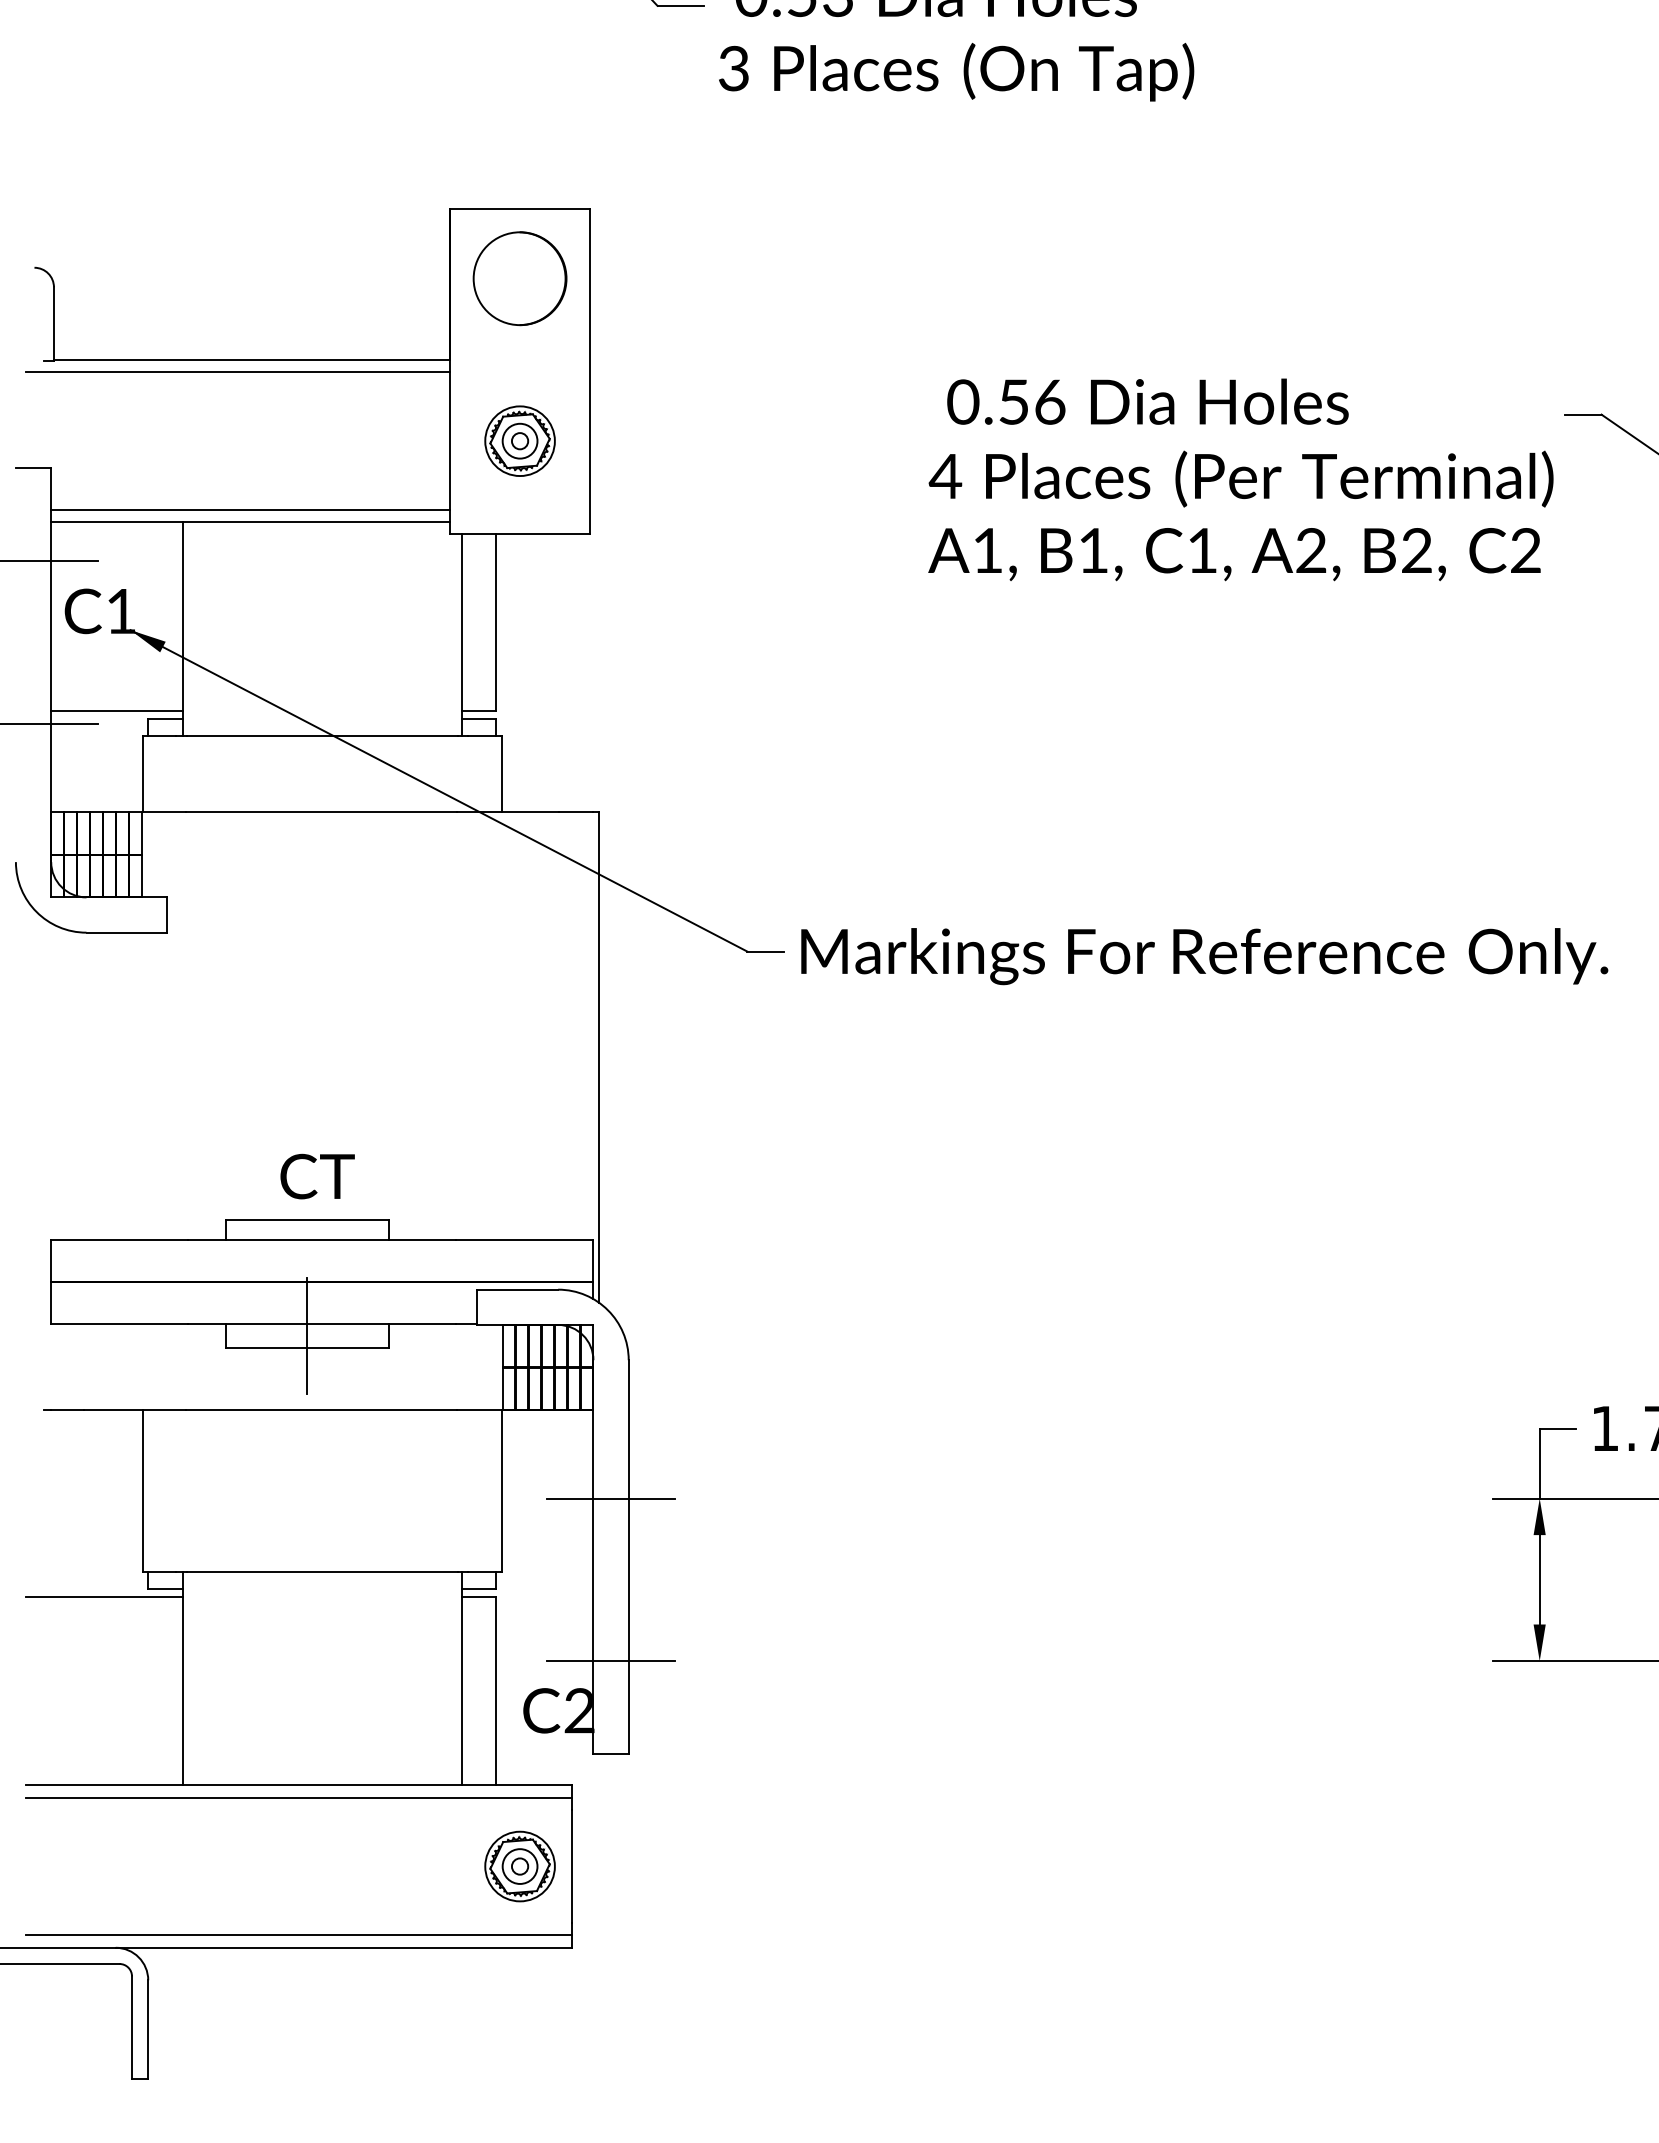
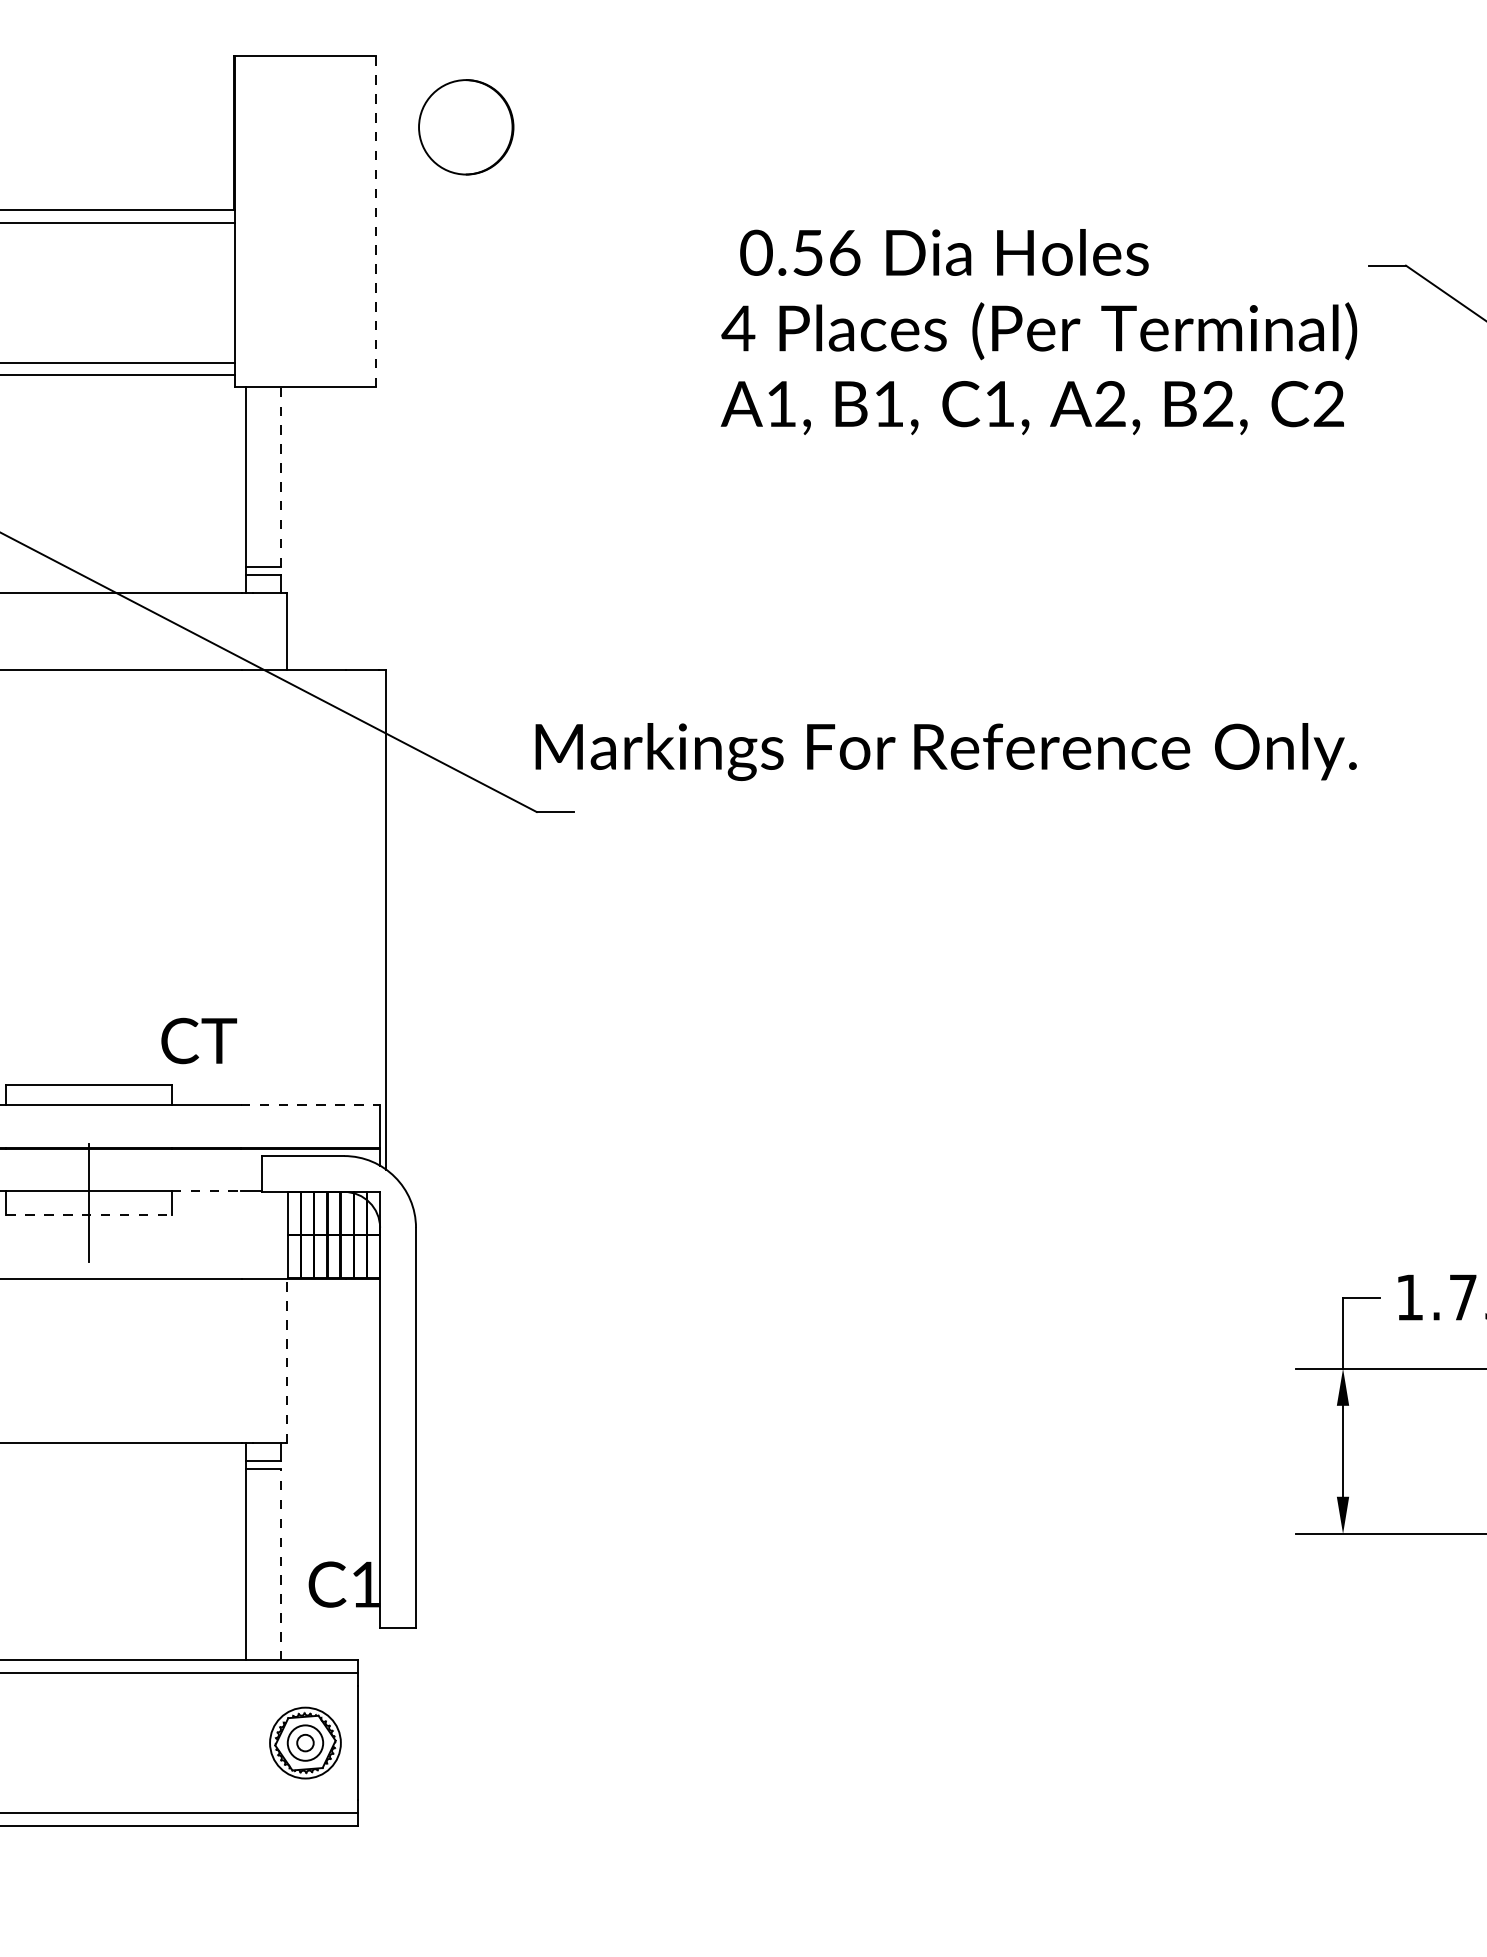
part: (519, 278) -> (465, 127), moved
line: (589, 372) -> (376, 222), solid -> dashed
part: (519, 440) -> (304, 291), removed
line: (496, 621) -> (281, 476), solid -> dashed
text: (1204, 956) -> (945, 751), moved
text: (317, 1176) -> (199, 1040), moved
line: (525, 1239) -> (310, 1105), solid -> dashed
line: (422, 1324) -> (206, 1191), solid -> dashed
line: (307, 1347) -> (89, 1214), solid -> dashed
line: (501, 1491) -> (286, 1361), solid -> dashed
line: (611, 1498) -> (398, 1368), removed
line: (611, 1661) -> (398, 1534), removed
line: (496, 1690) -> (281, 1563), solid -> dashed
text: (579, 1710) -> (365, 1584), C2 -> C1

